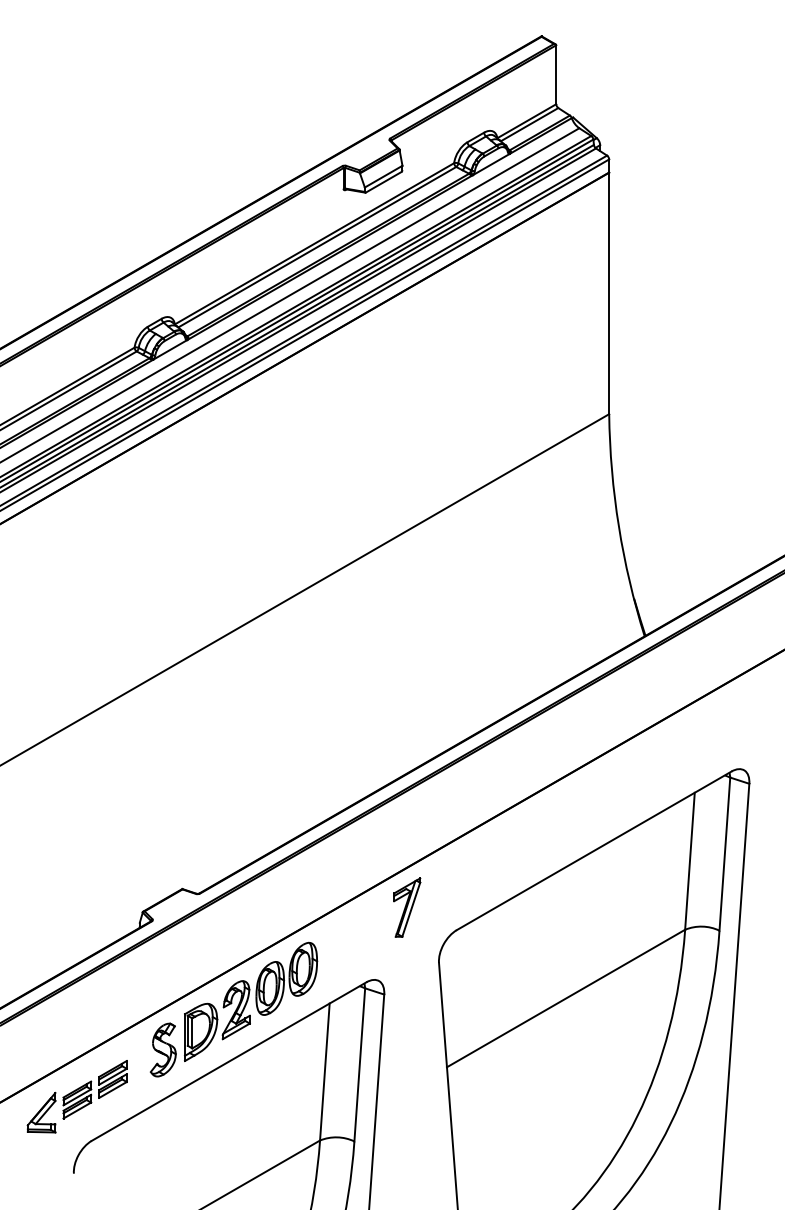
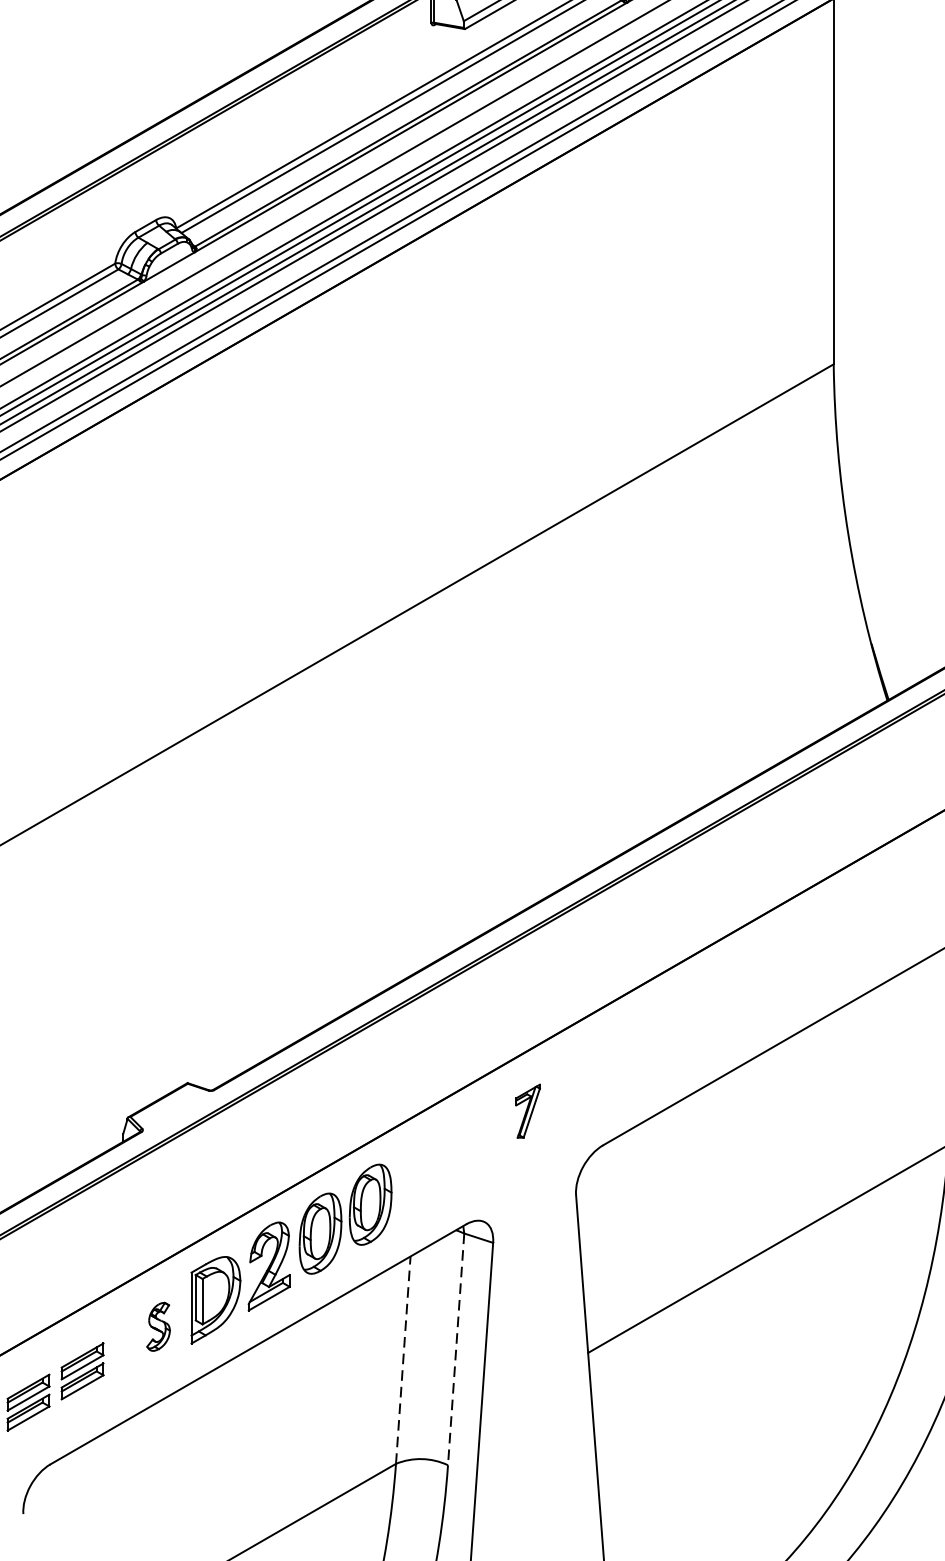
part: (407, 907) -> (528, 1111), size x0.6
part: (162, 1049) -> (157, 1326), size x0.6
line: (359, 1064) -> (455, 1348), solid -> dashed
line: (324, 1072) -> (402, 1360), solid -> dashed

